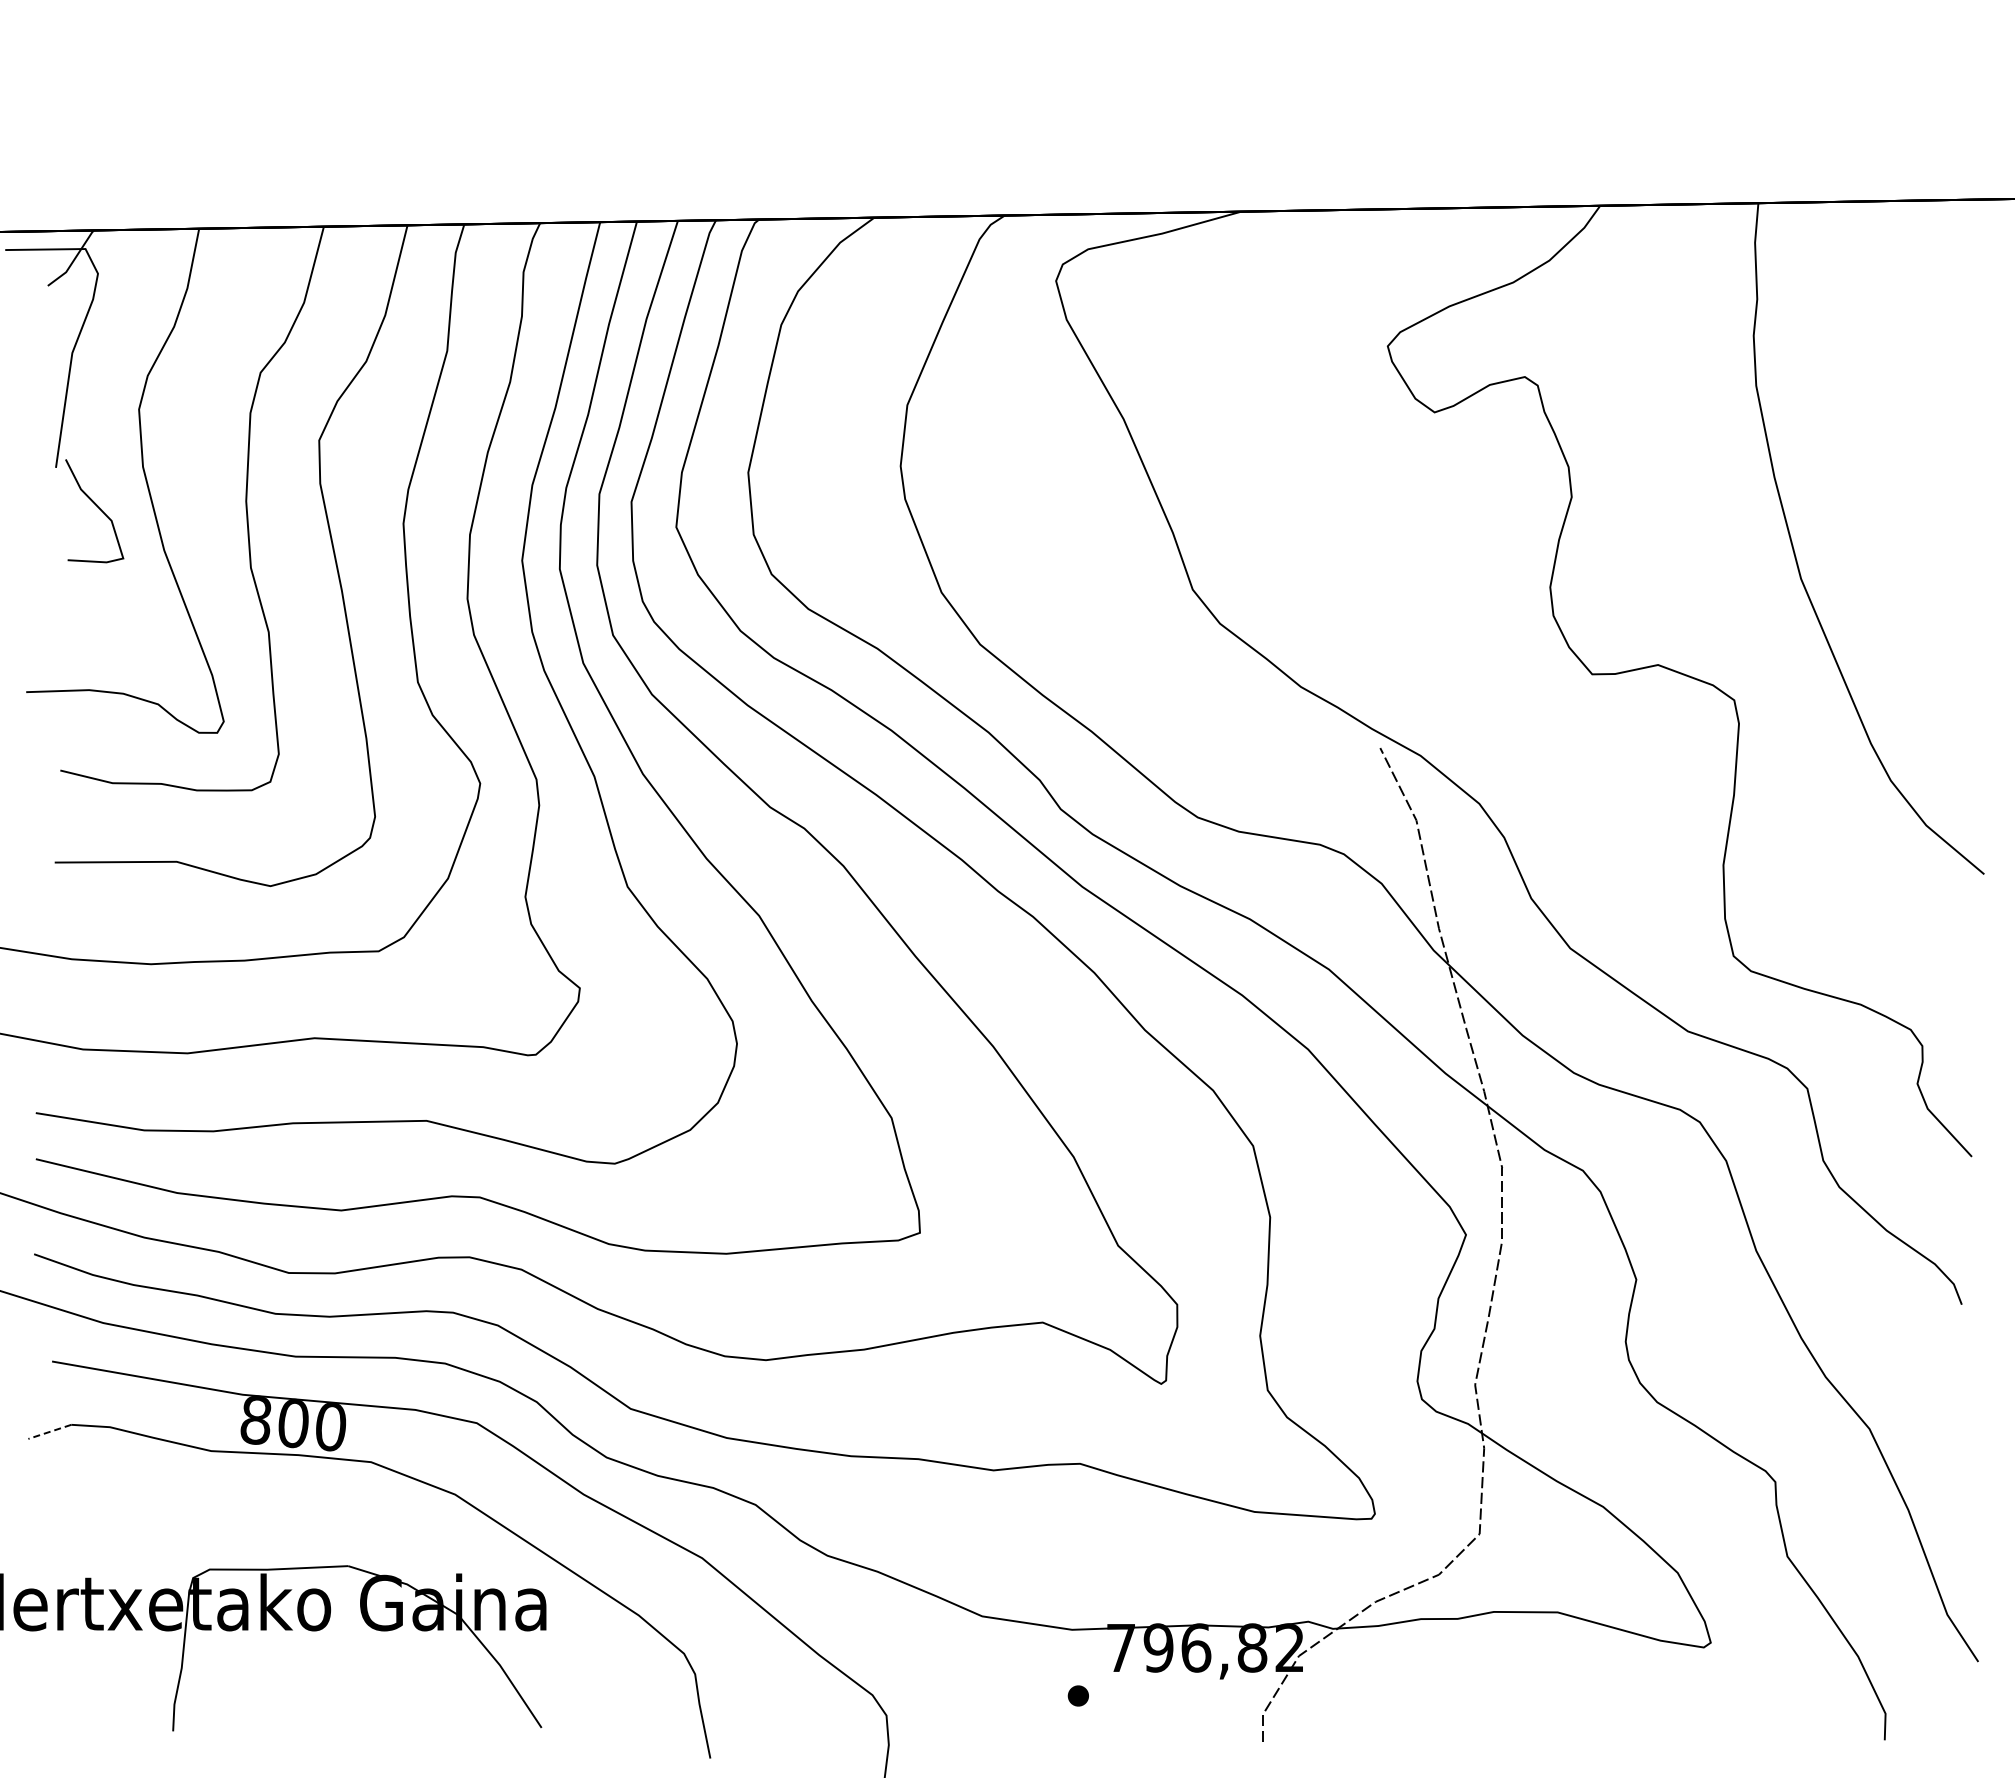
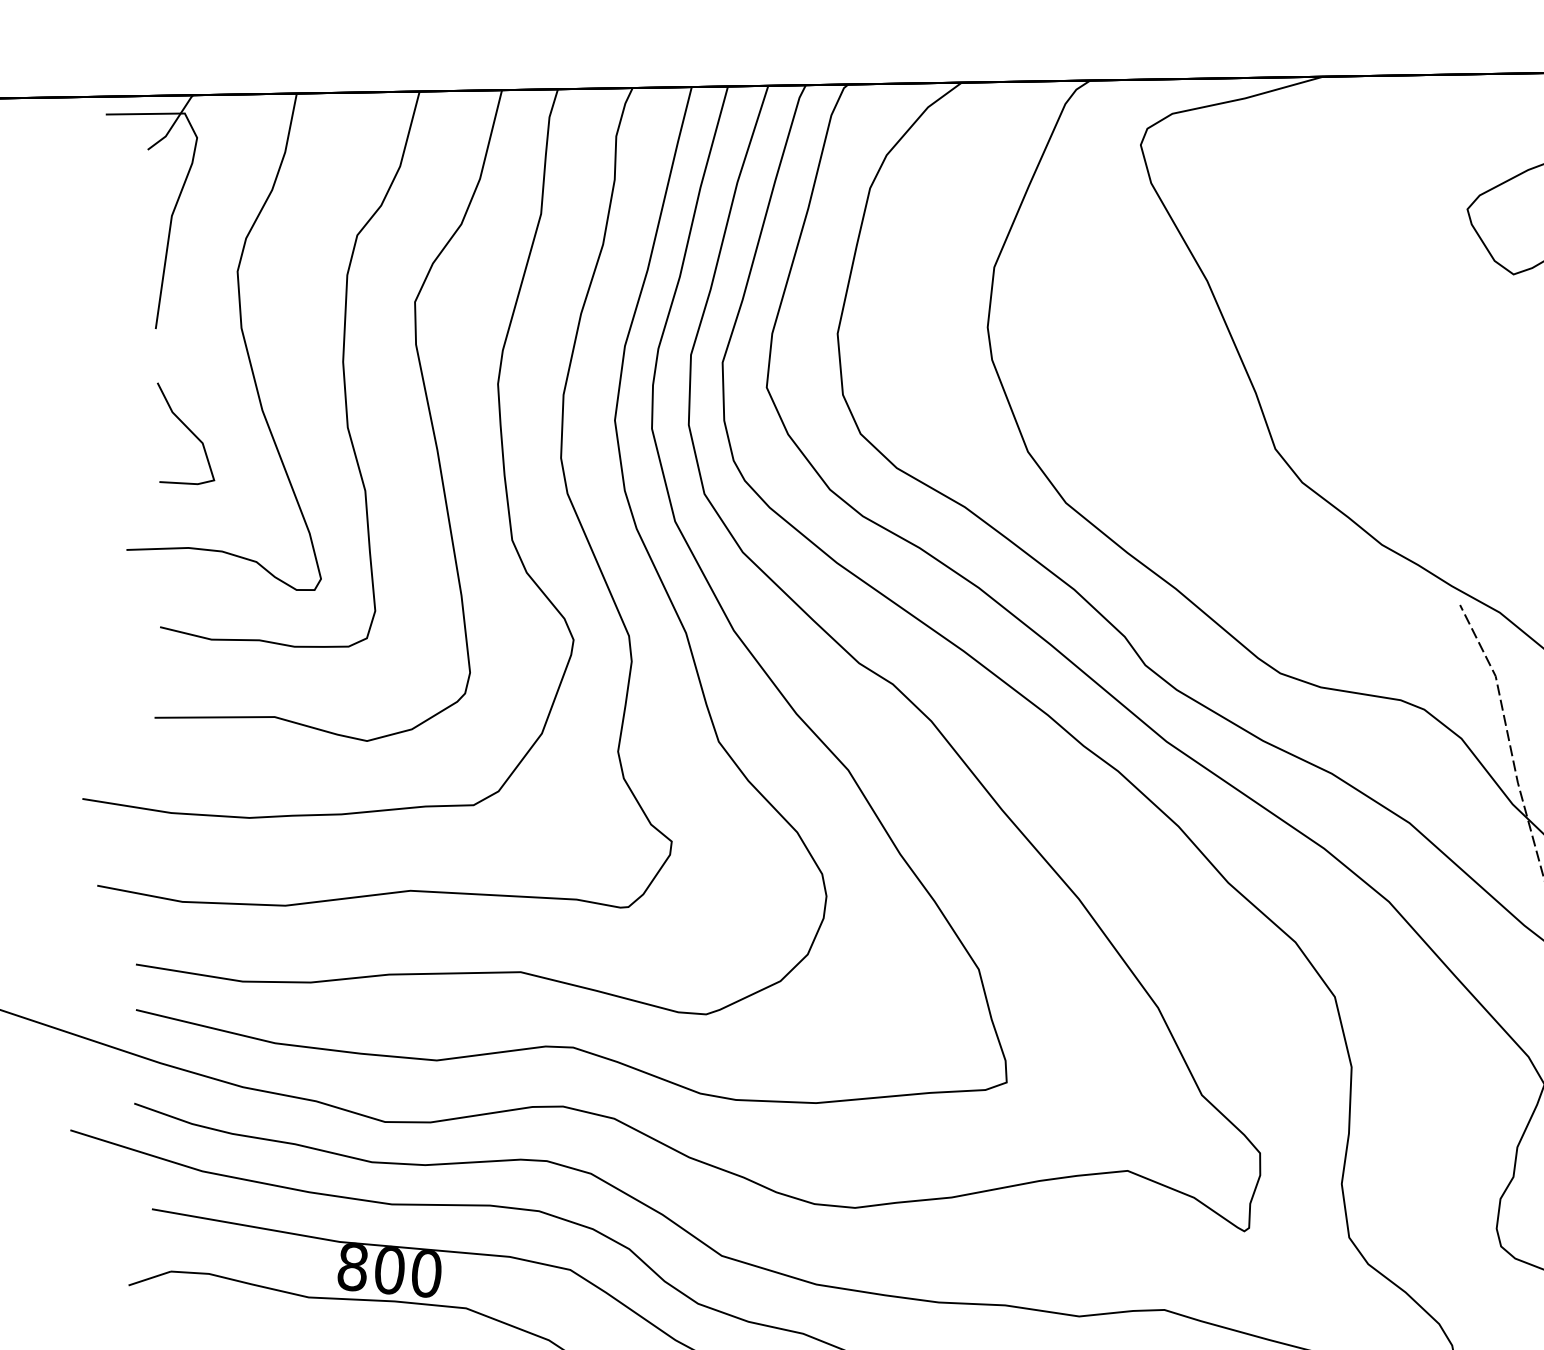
curve: (97, 507) -> (188, 430), moved
line: (49, 1431) -> (149, 1278), dashed -> solid

